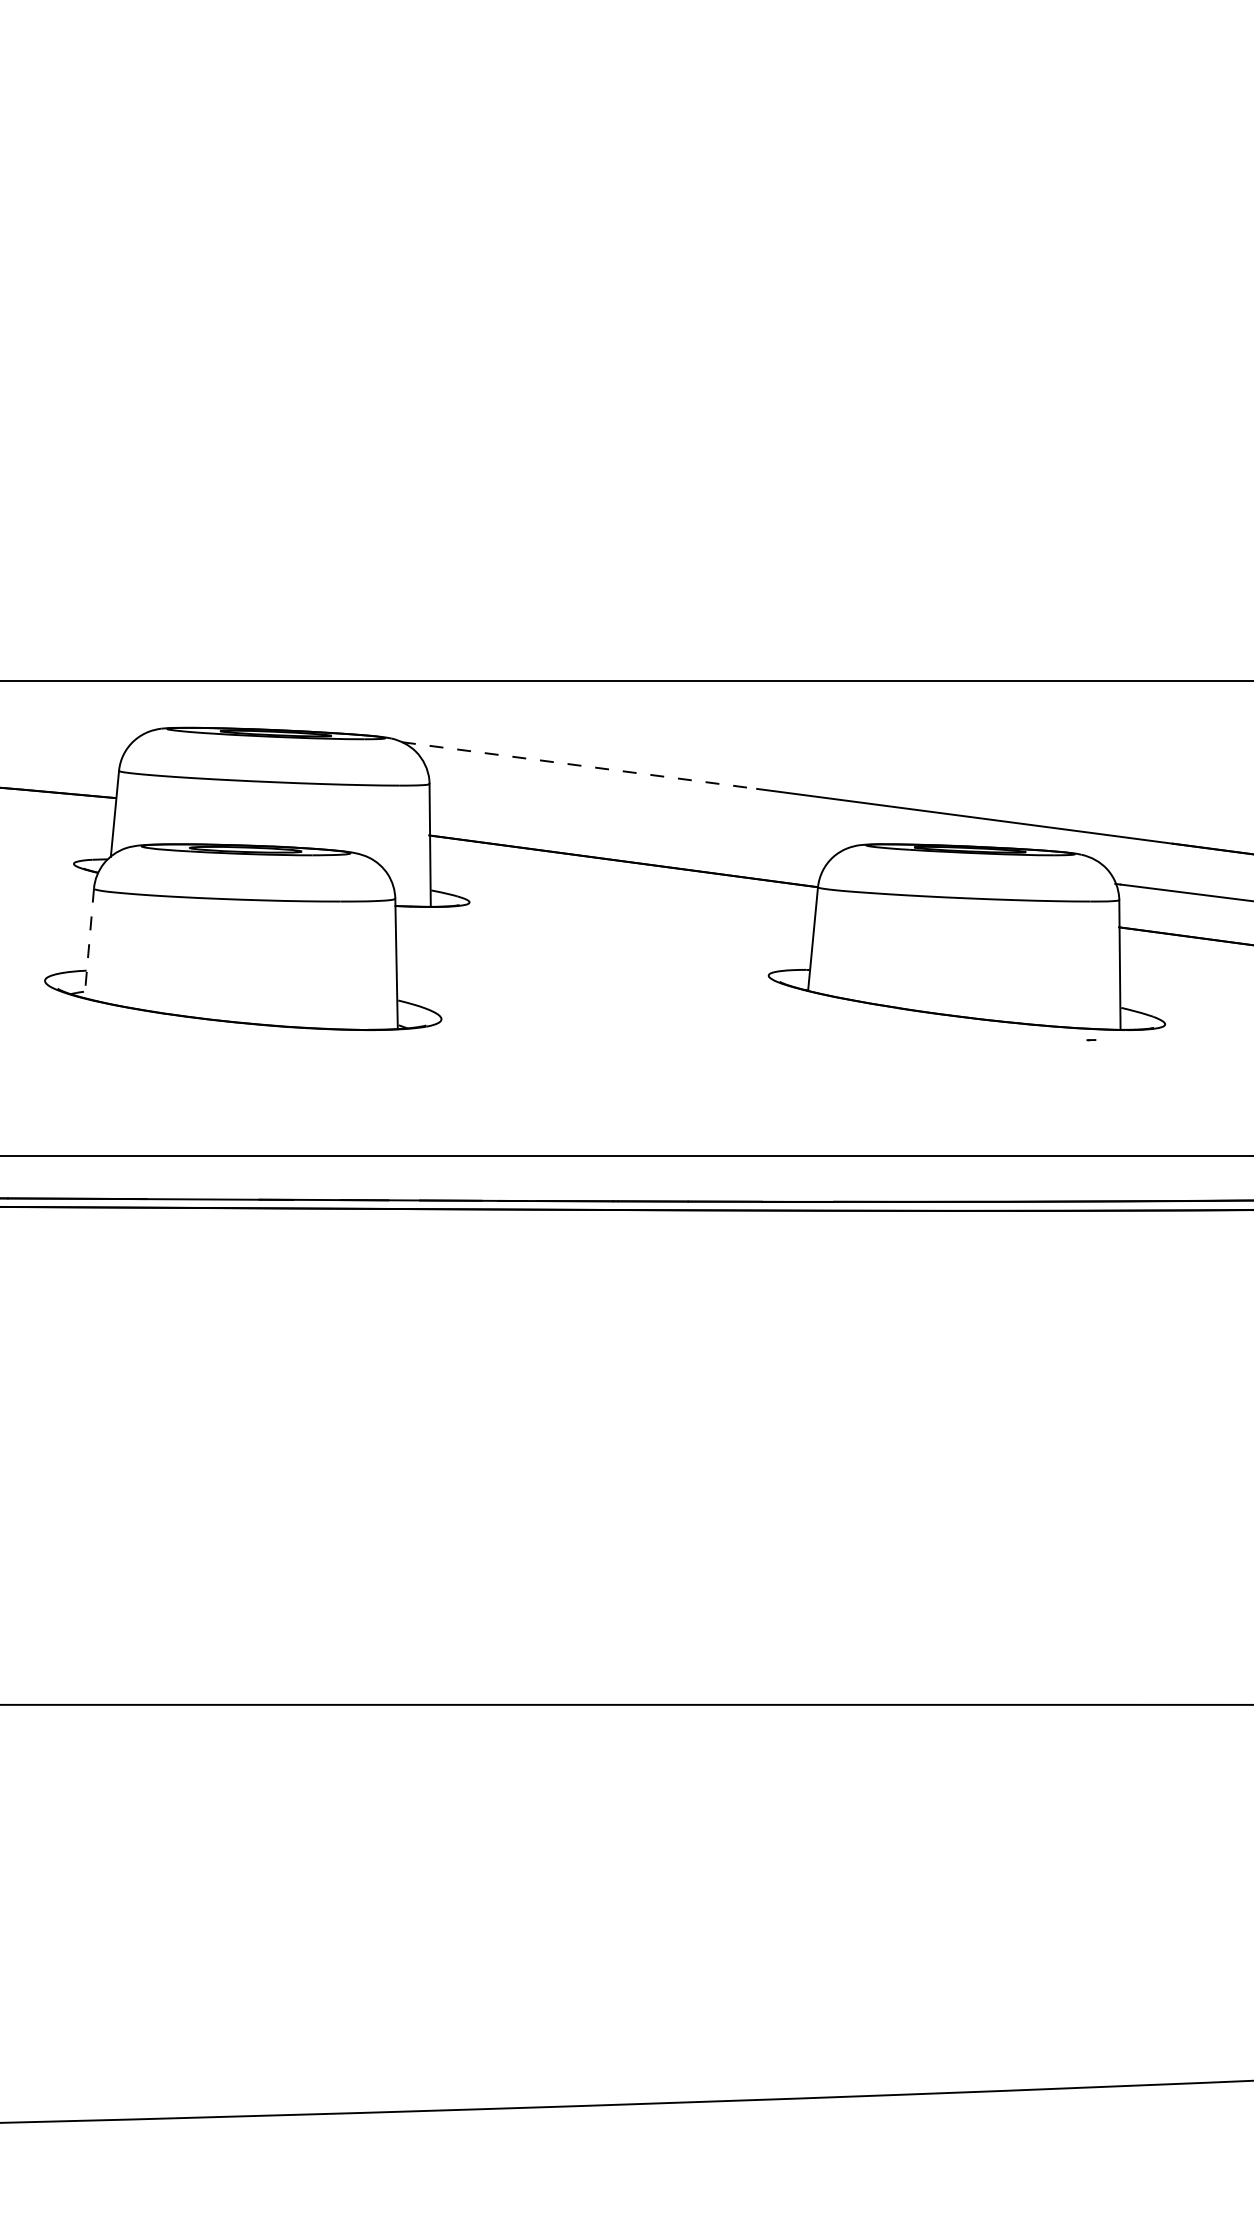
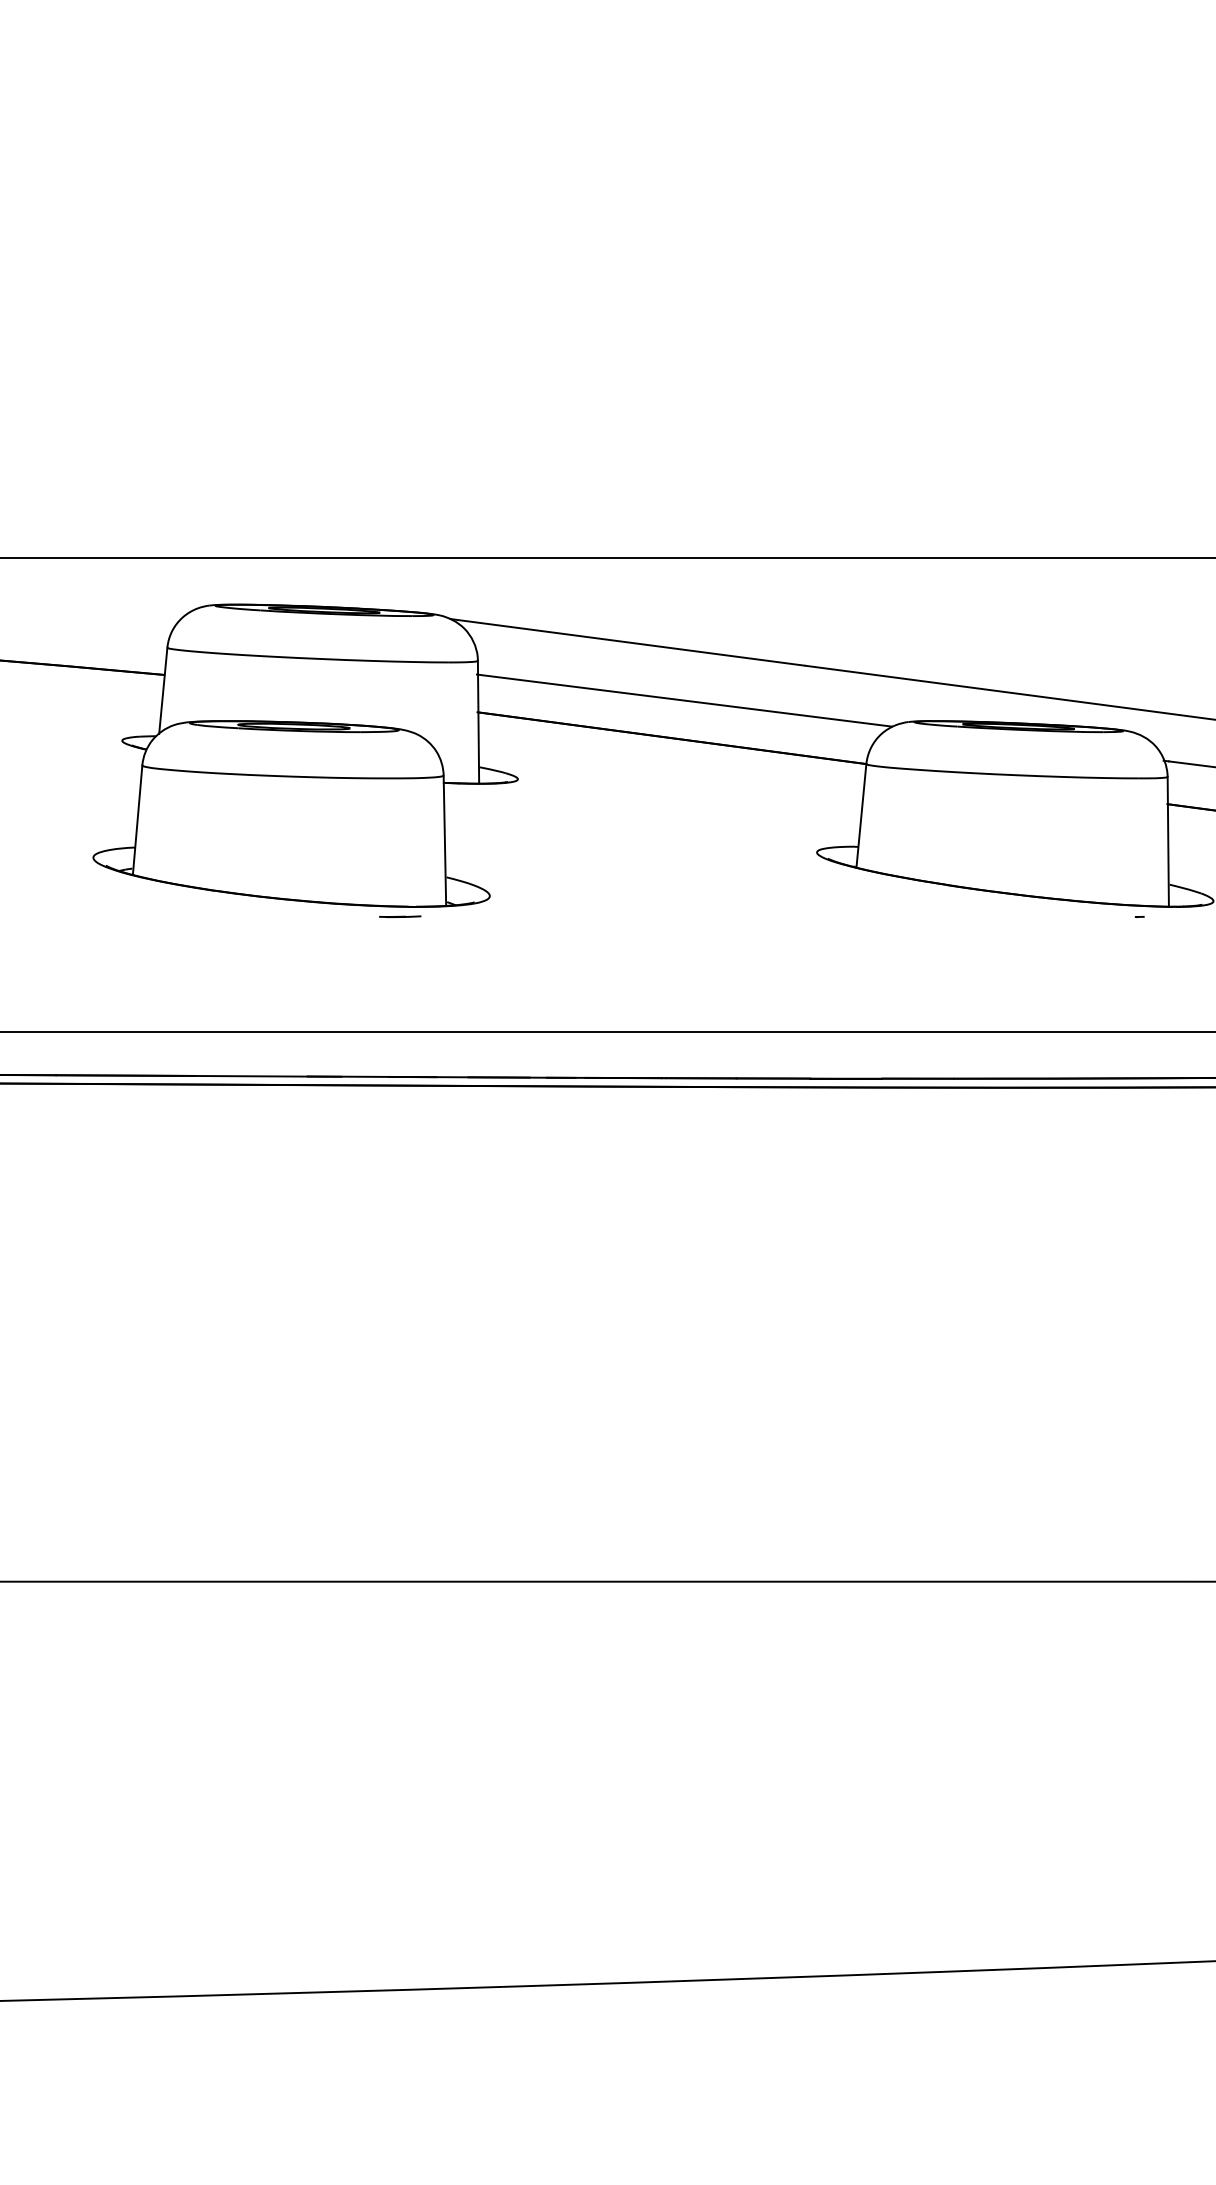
line: (579, 765) -> (627, 642), dashed -> solid
line: (635, 823) -> (683, 700), added
line: (89, 943) -> (137, 820), dashed -> solid
line: (351, 1039) -> (399, 916), added

